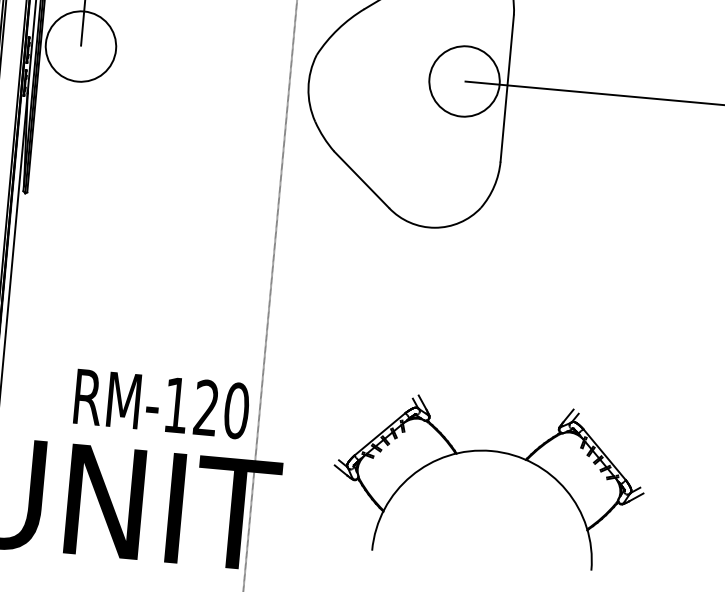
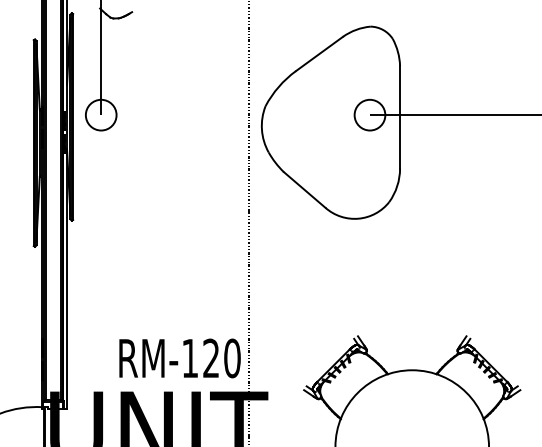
circle: (80, 45) -> (100, 114), size x0.62
circle: (463, 80) -> (369, 114), size x0.62

